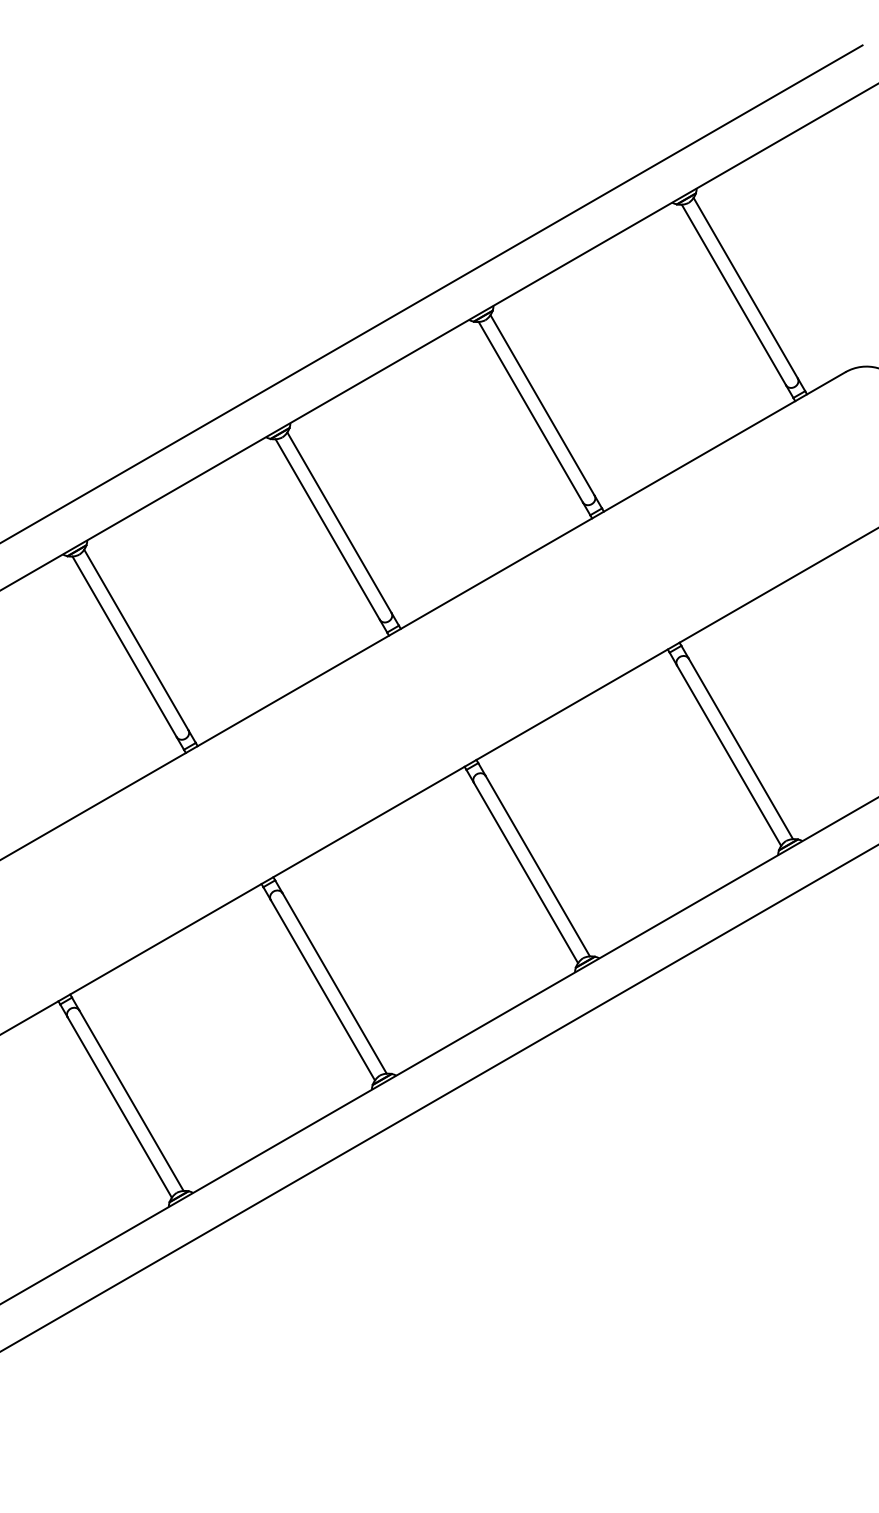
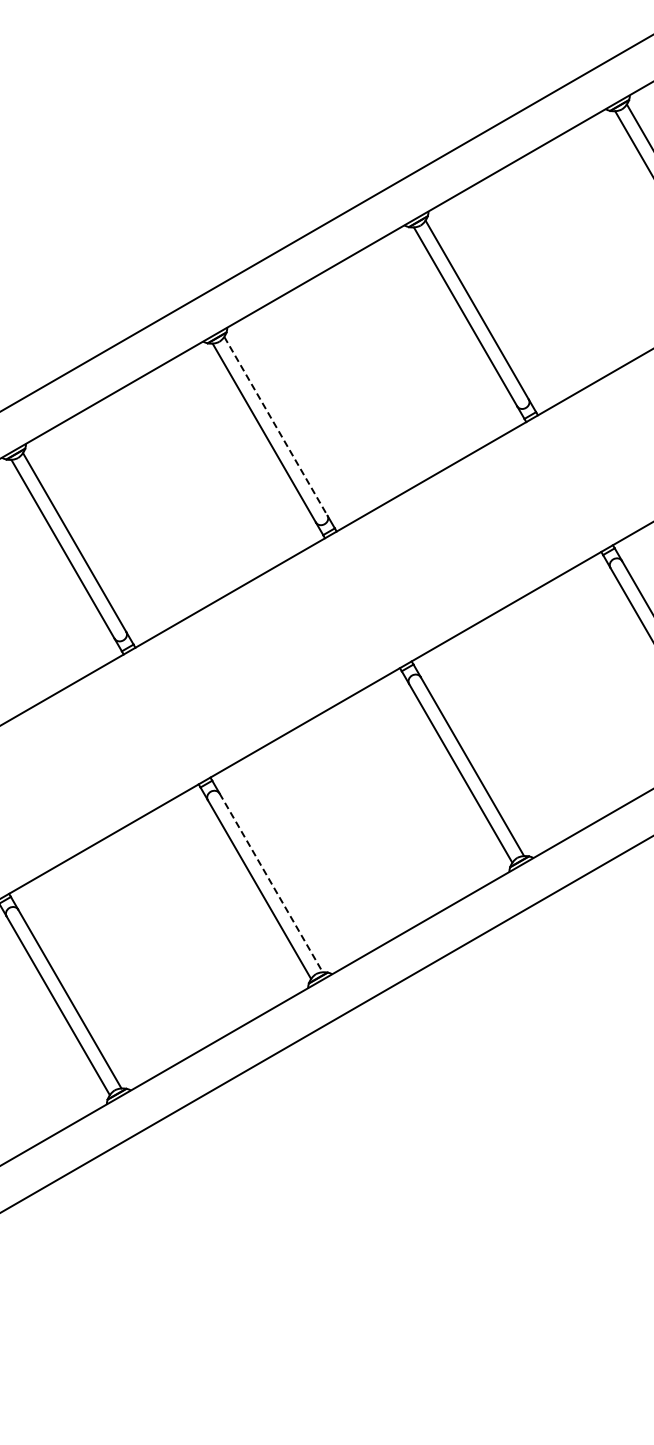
line: (339, 523) -> (275, 427), solid -> dashed
line: (334, 983) -> (271, 882), solid -> dashed

